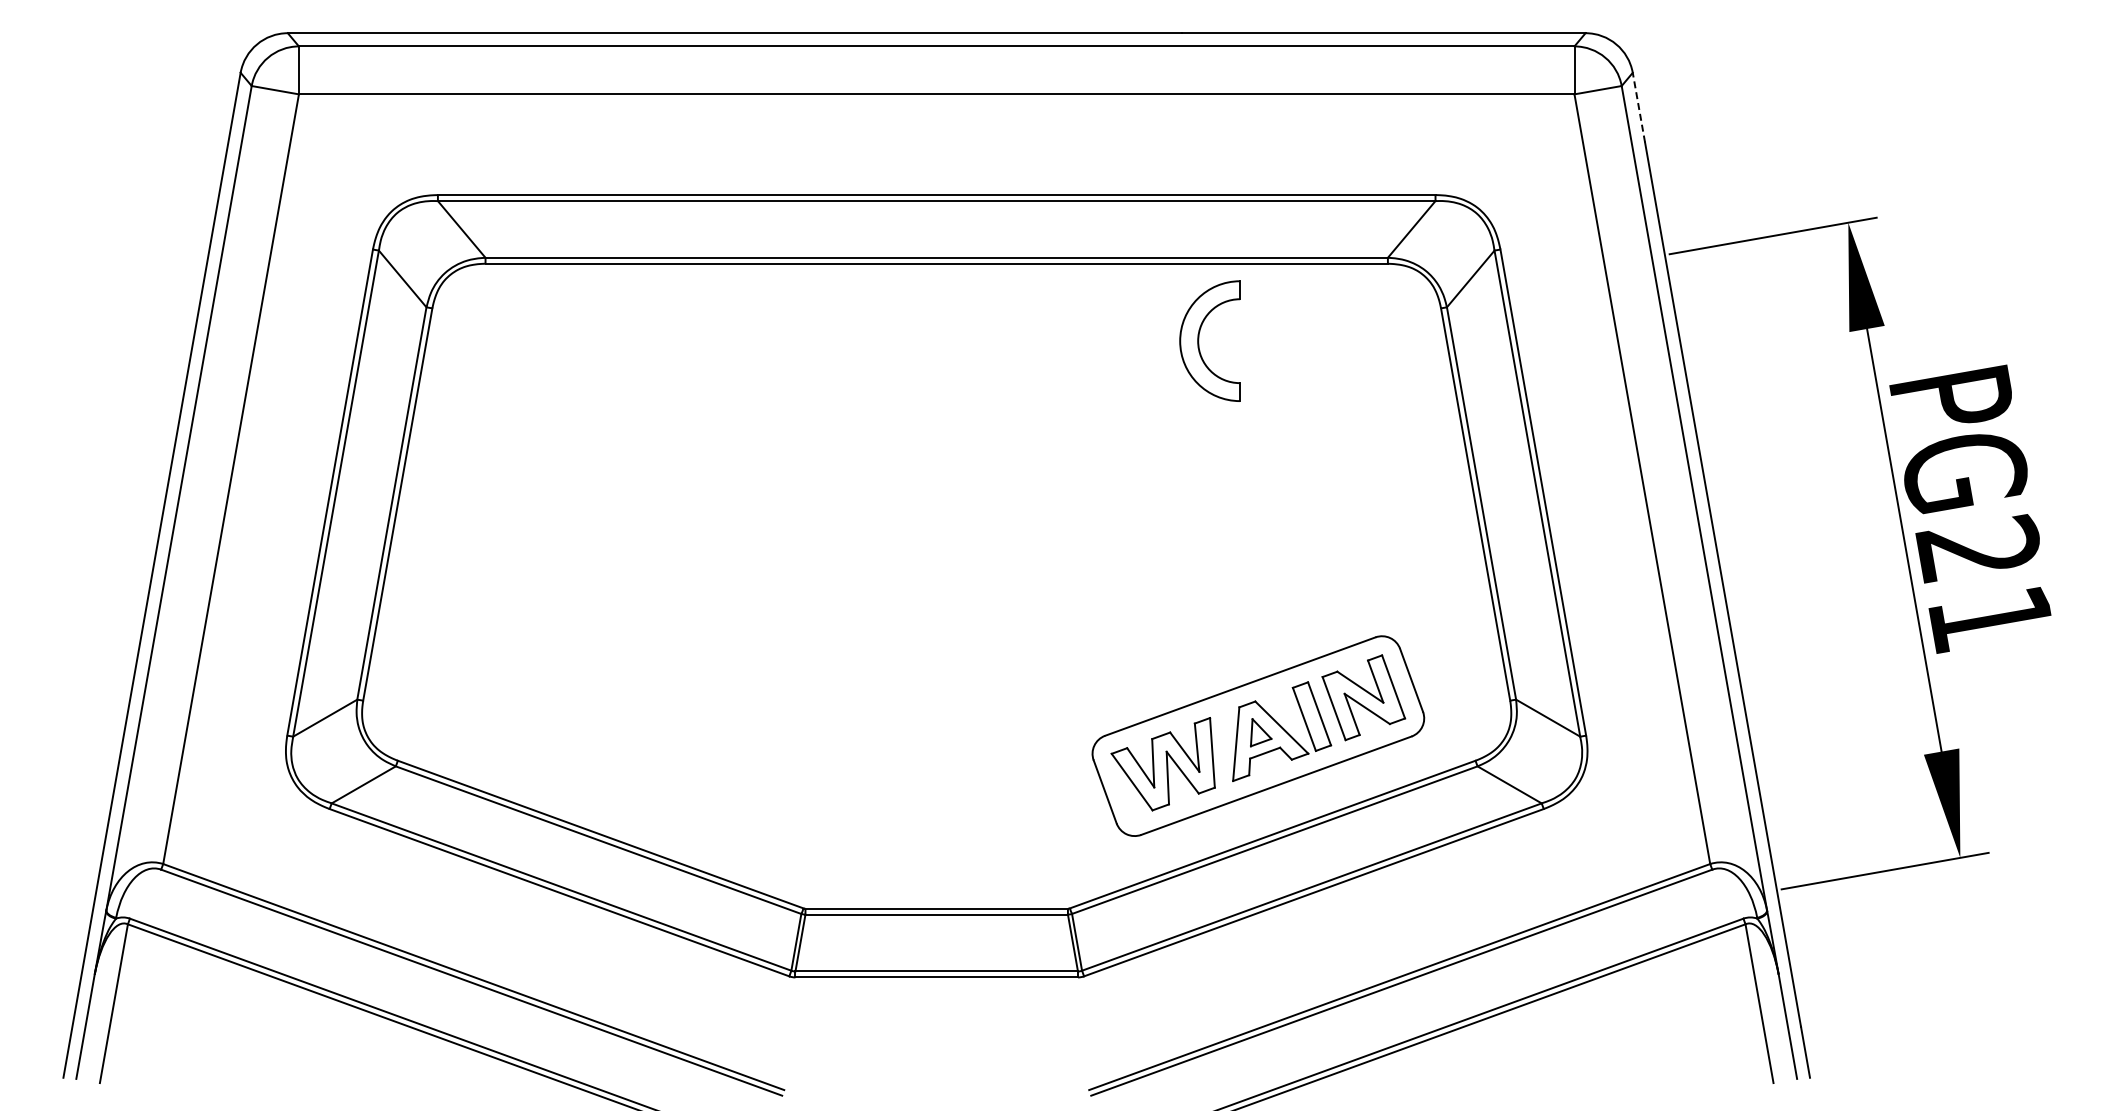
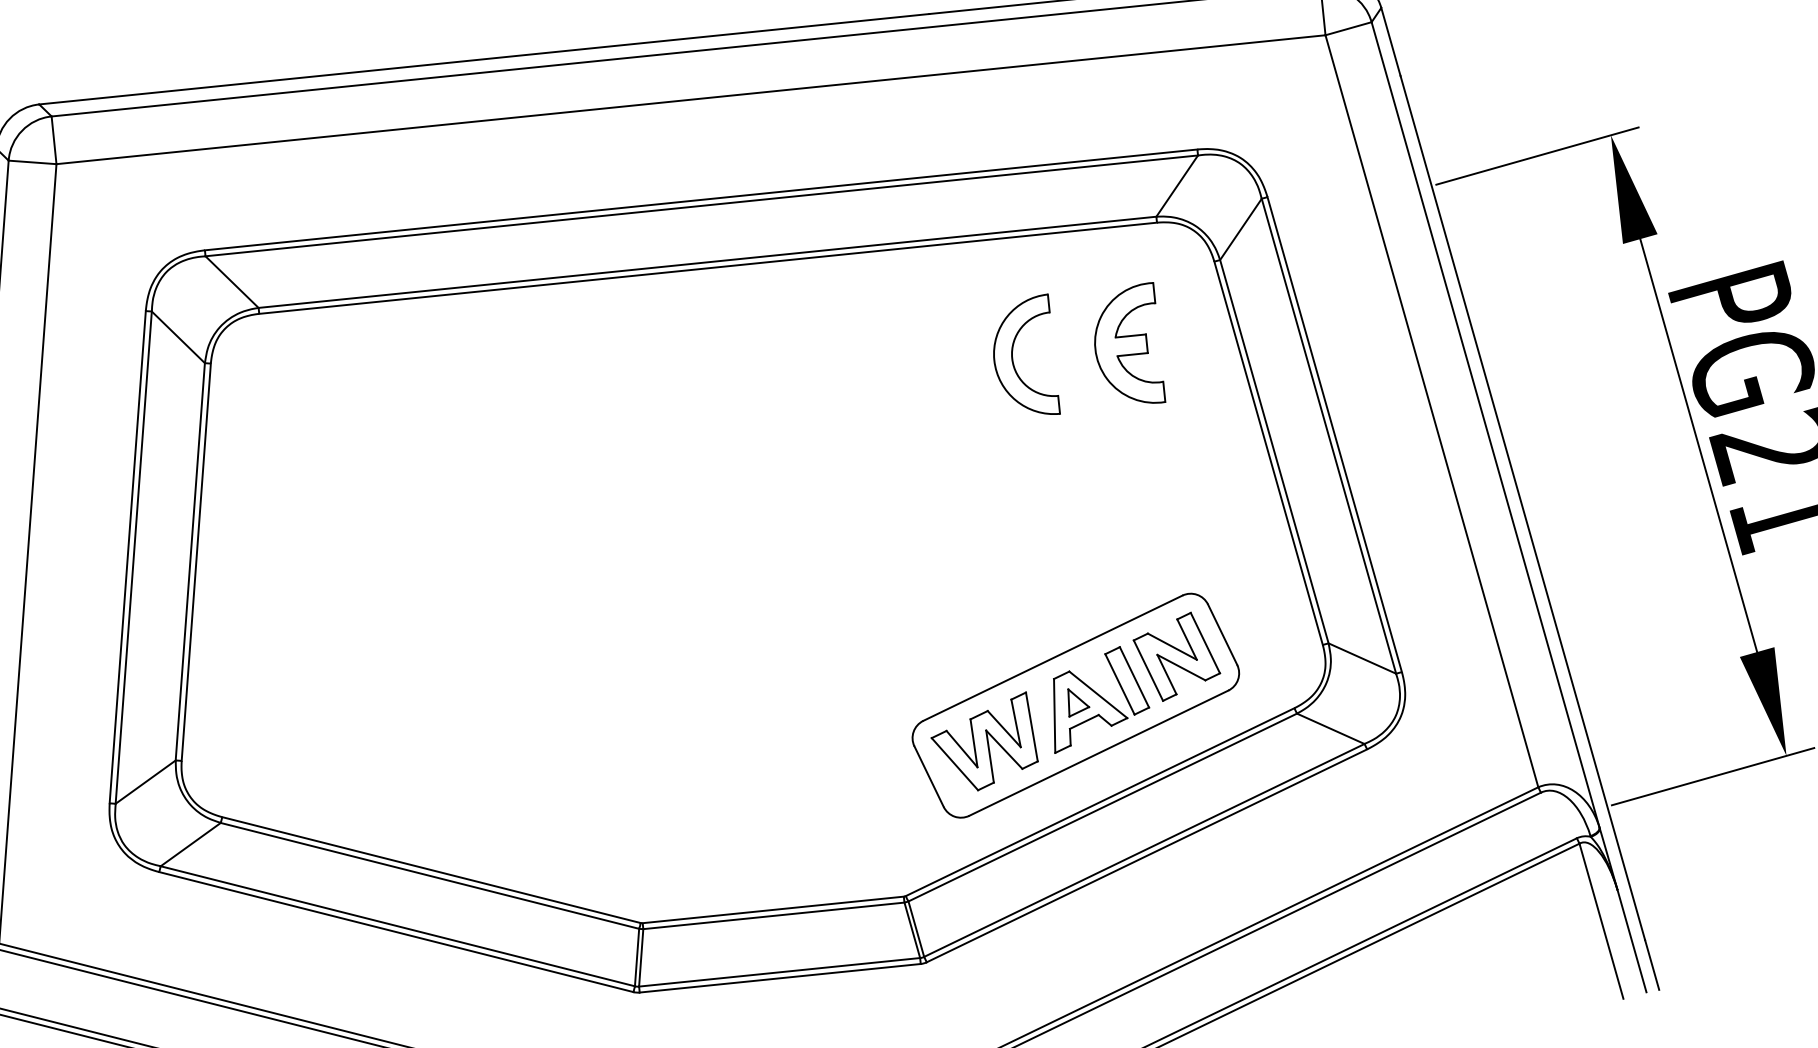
line: (1638, 107) -> (1390, 41), dashed -> solid
part: (1199, 340) -> (1013, 357), moved
part: (1345, 383) -> (1126, 346), added

